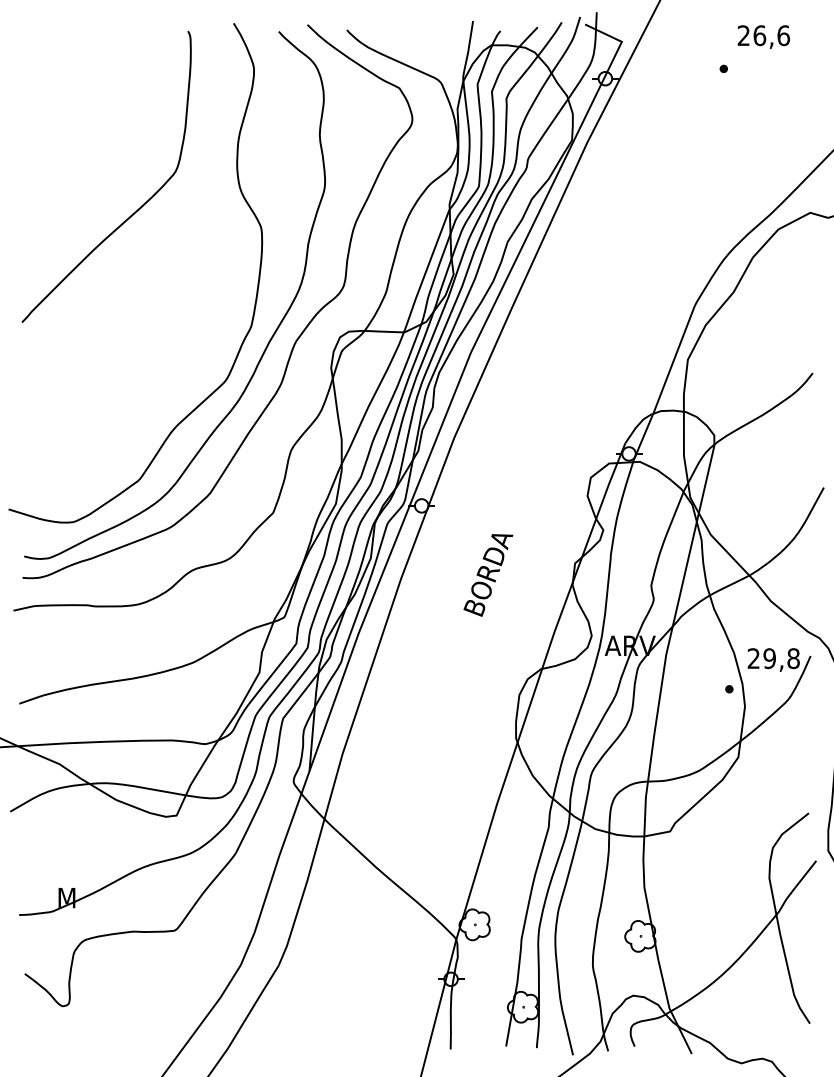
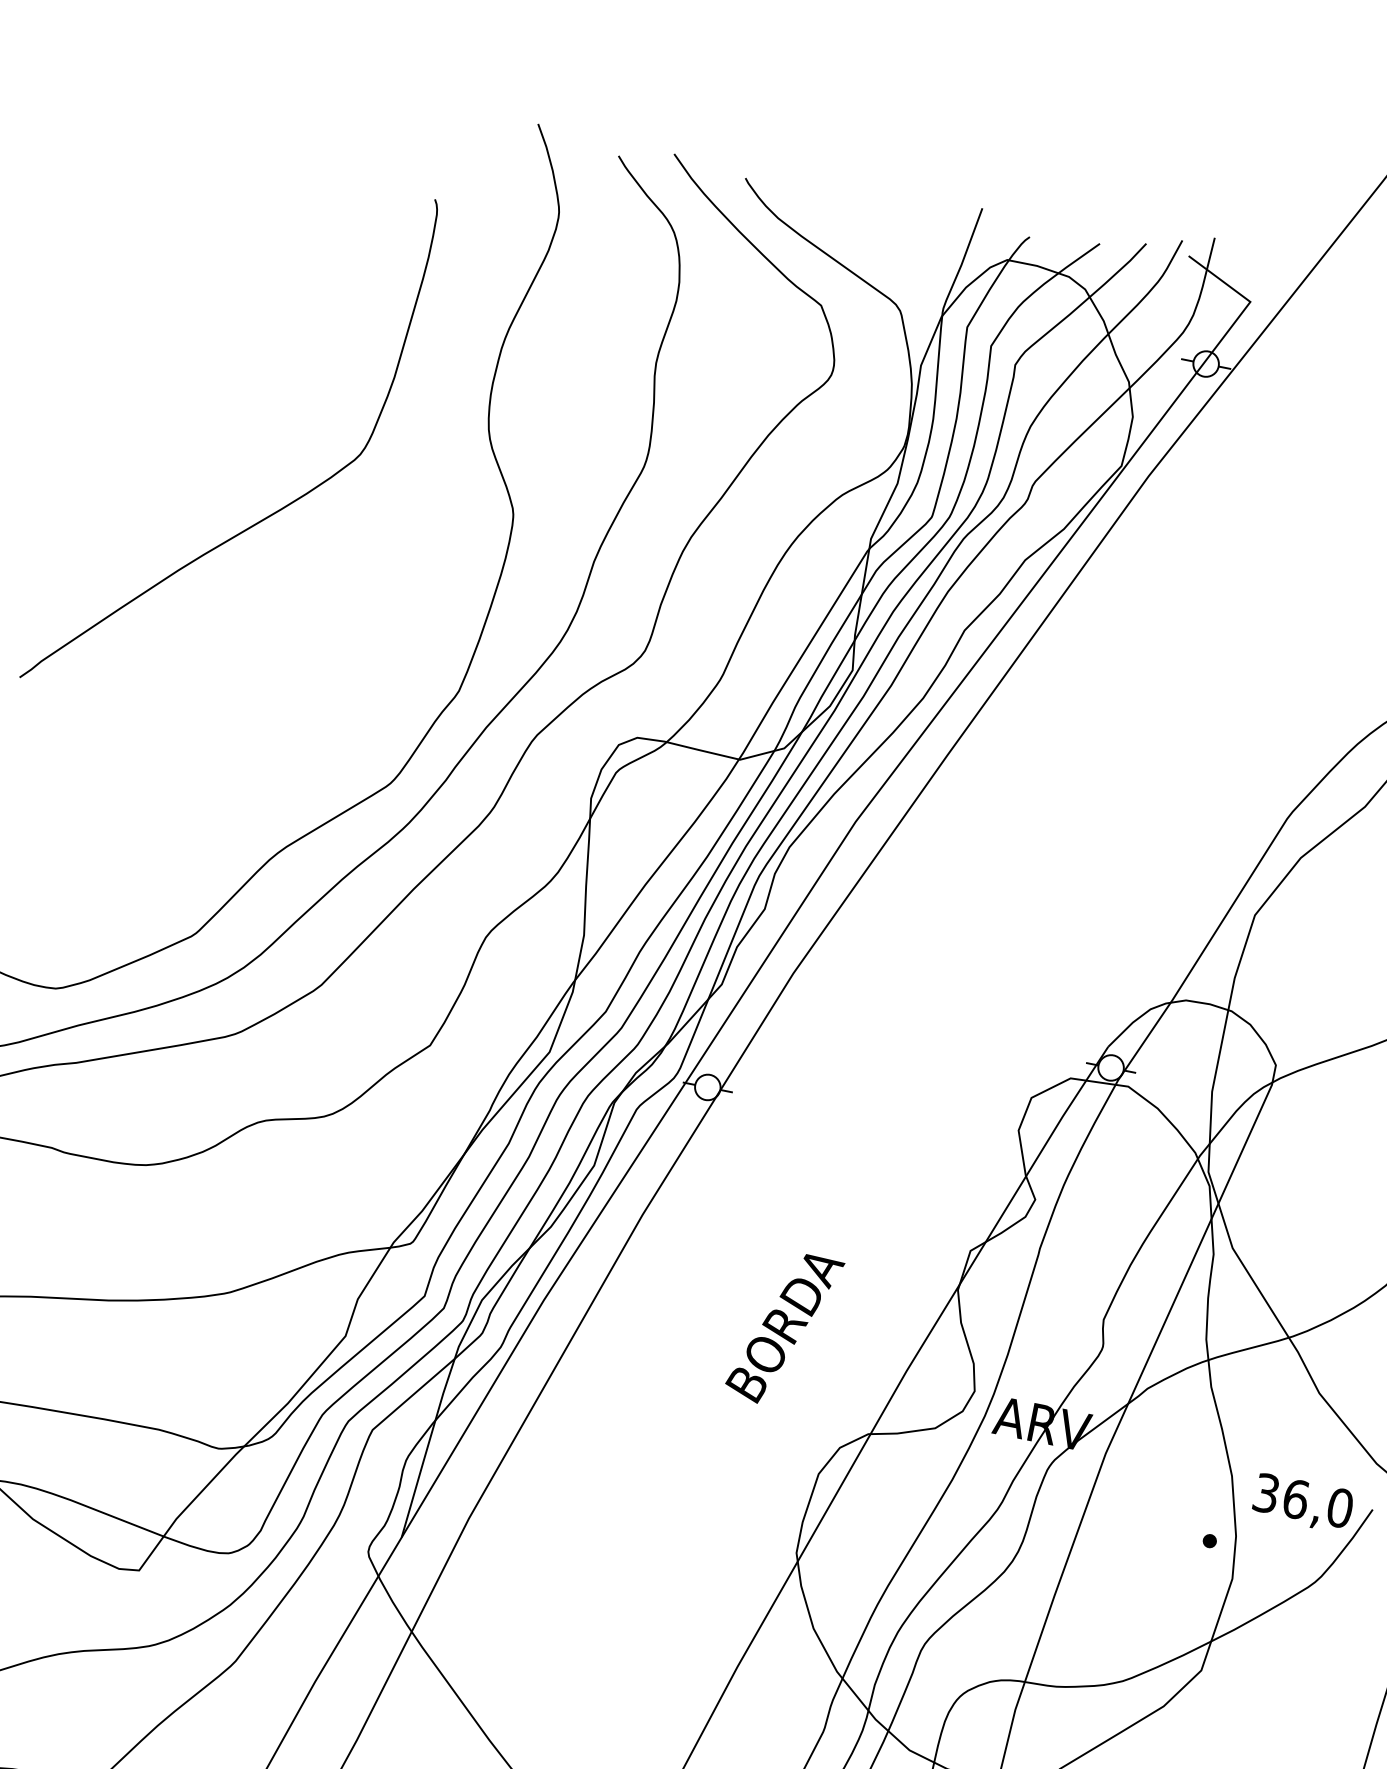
curve: (133, 212) -> (266, 515), moved
text: (488, 575) -> (784, 1329), moved
text: (773, 658) -> (1302, 1500), 29,8 -> 36,0

